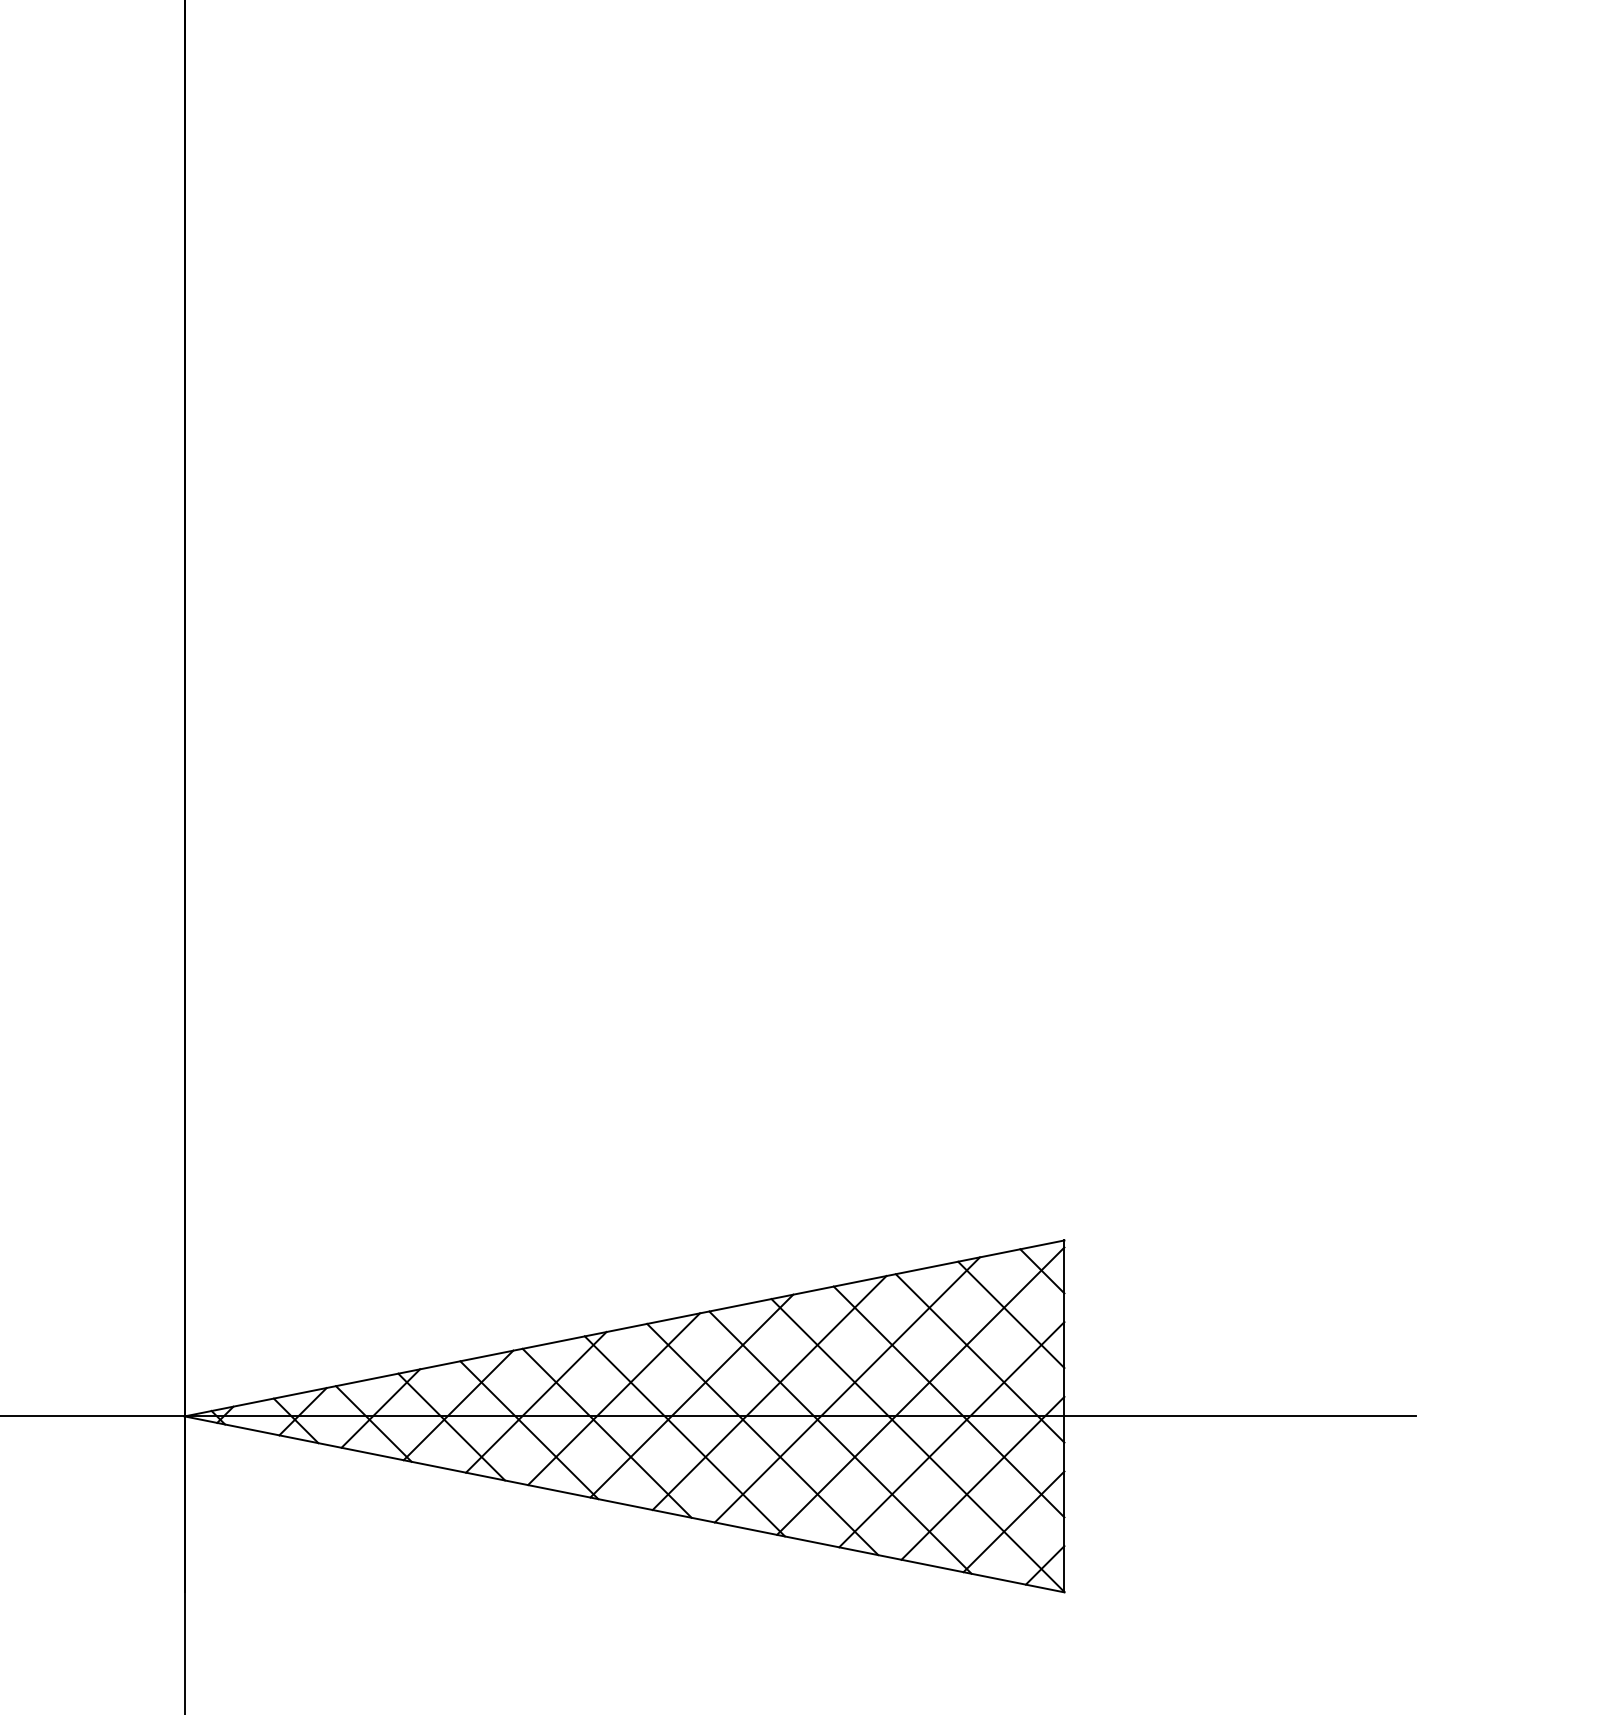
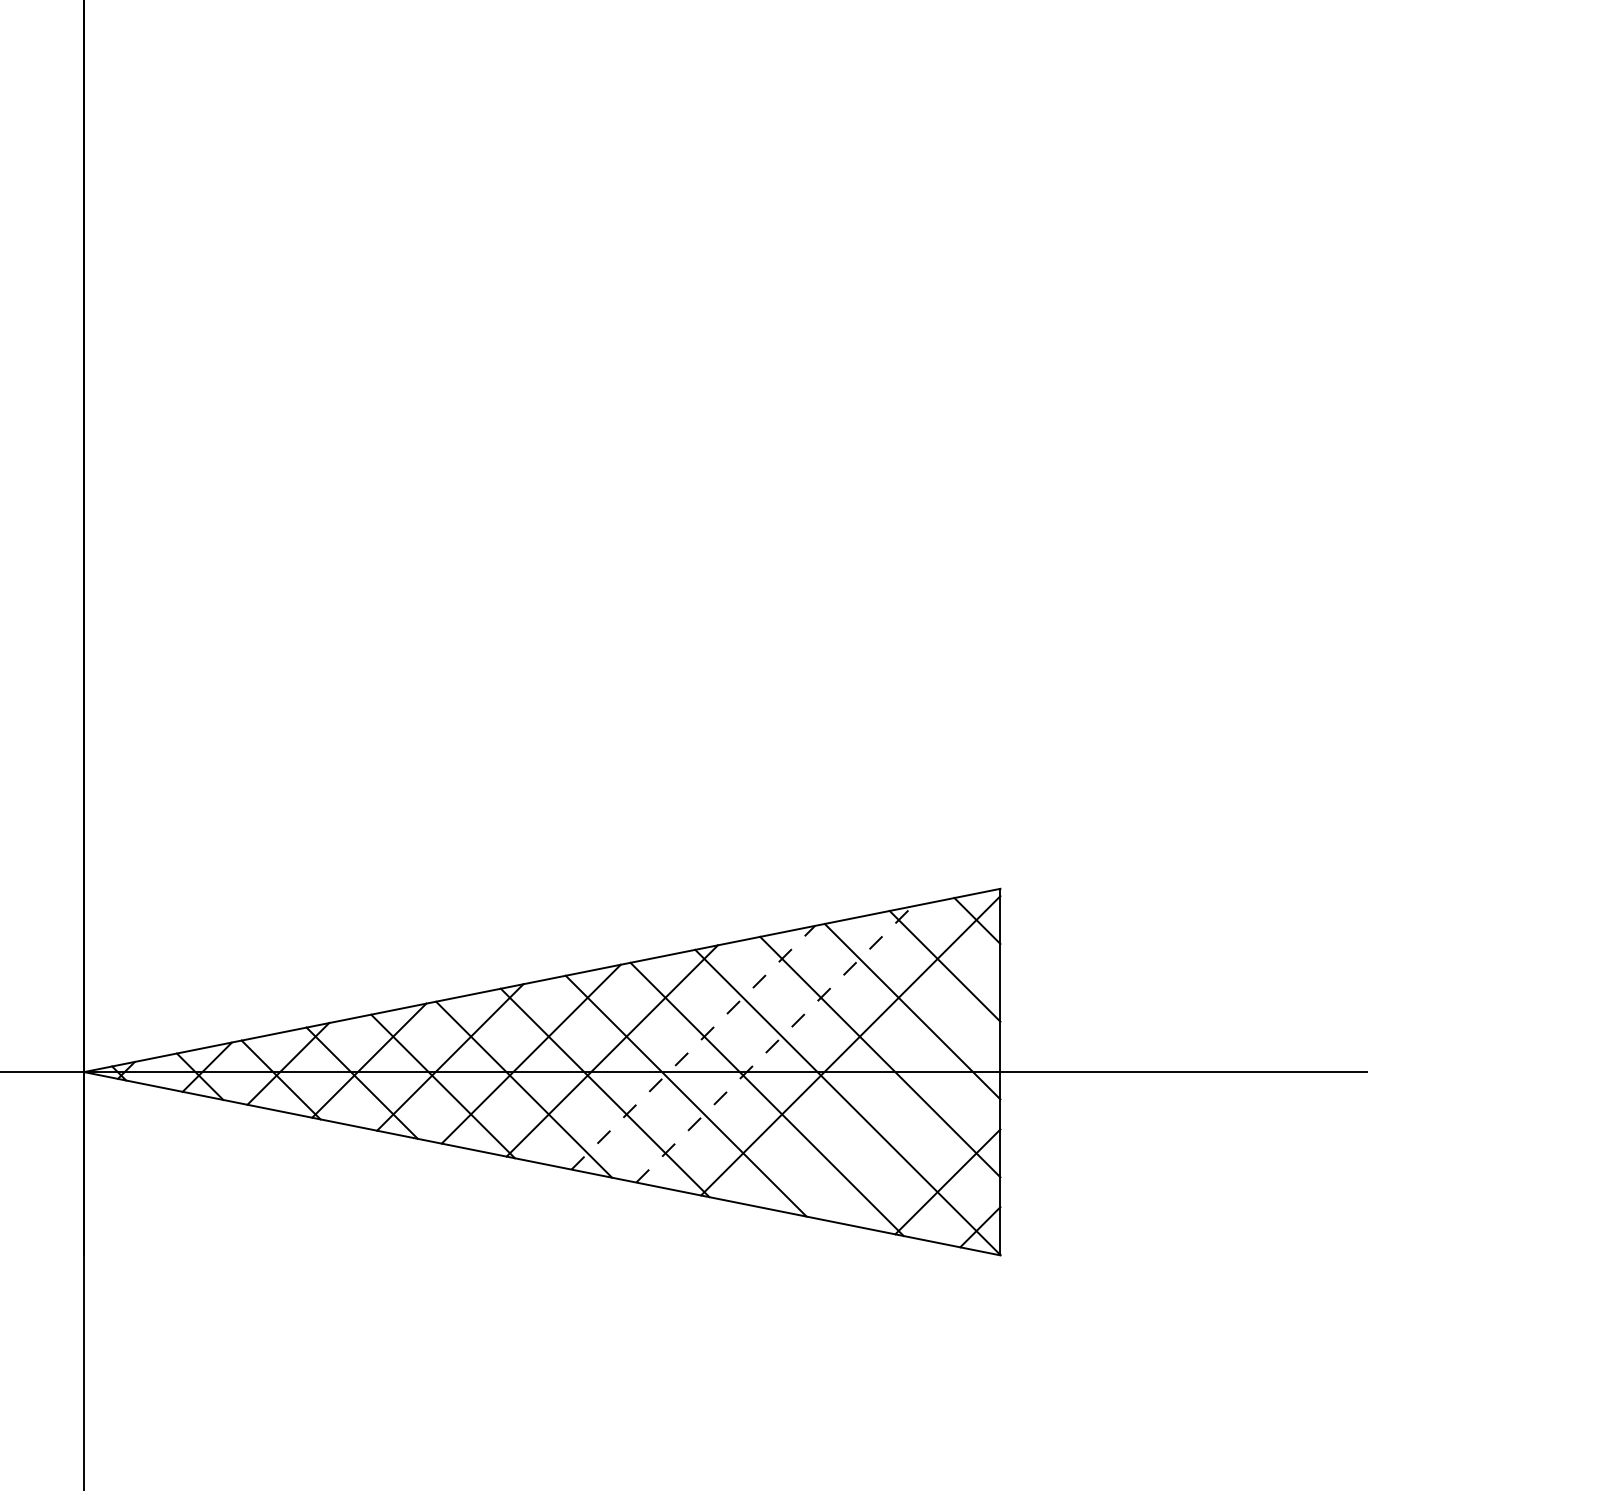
line: (847, 1389) -> (774, 1044), solid -> dashed
line: (769, 1392) -> (693, 1047), solid -> dashed
line: (951, 1434) -> (882, 1090), removed
line: (982, 1477) -> (915, 1135), removed

